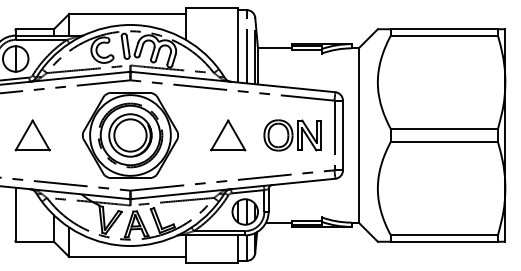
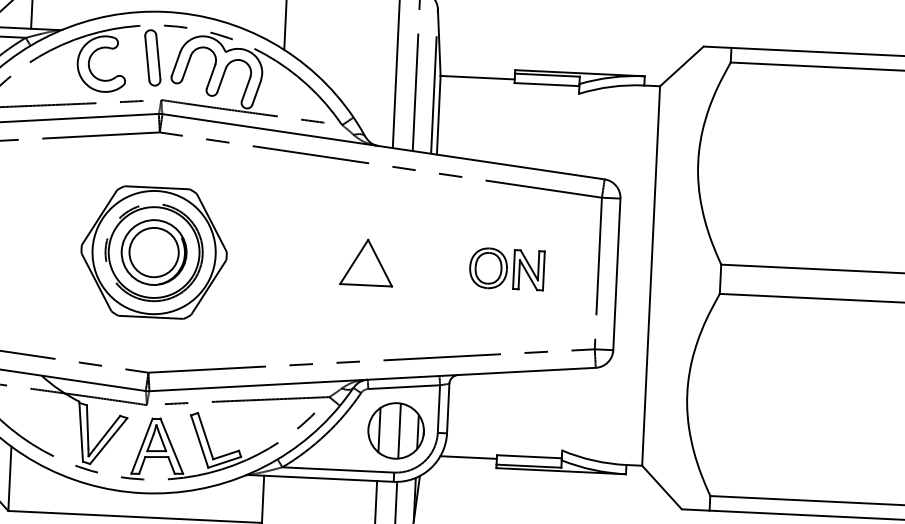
part: (130, 135) -> (154, 252), size x0.7
part: (228, 135) -> (367, 262), size x0.7
part: (292, 135) -> (506, 269), size x0.6

